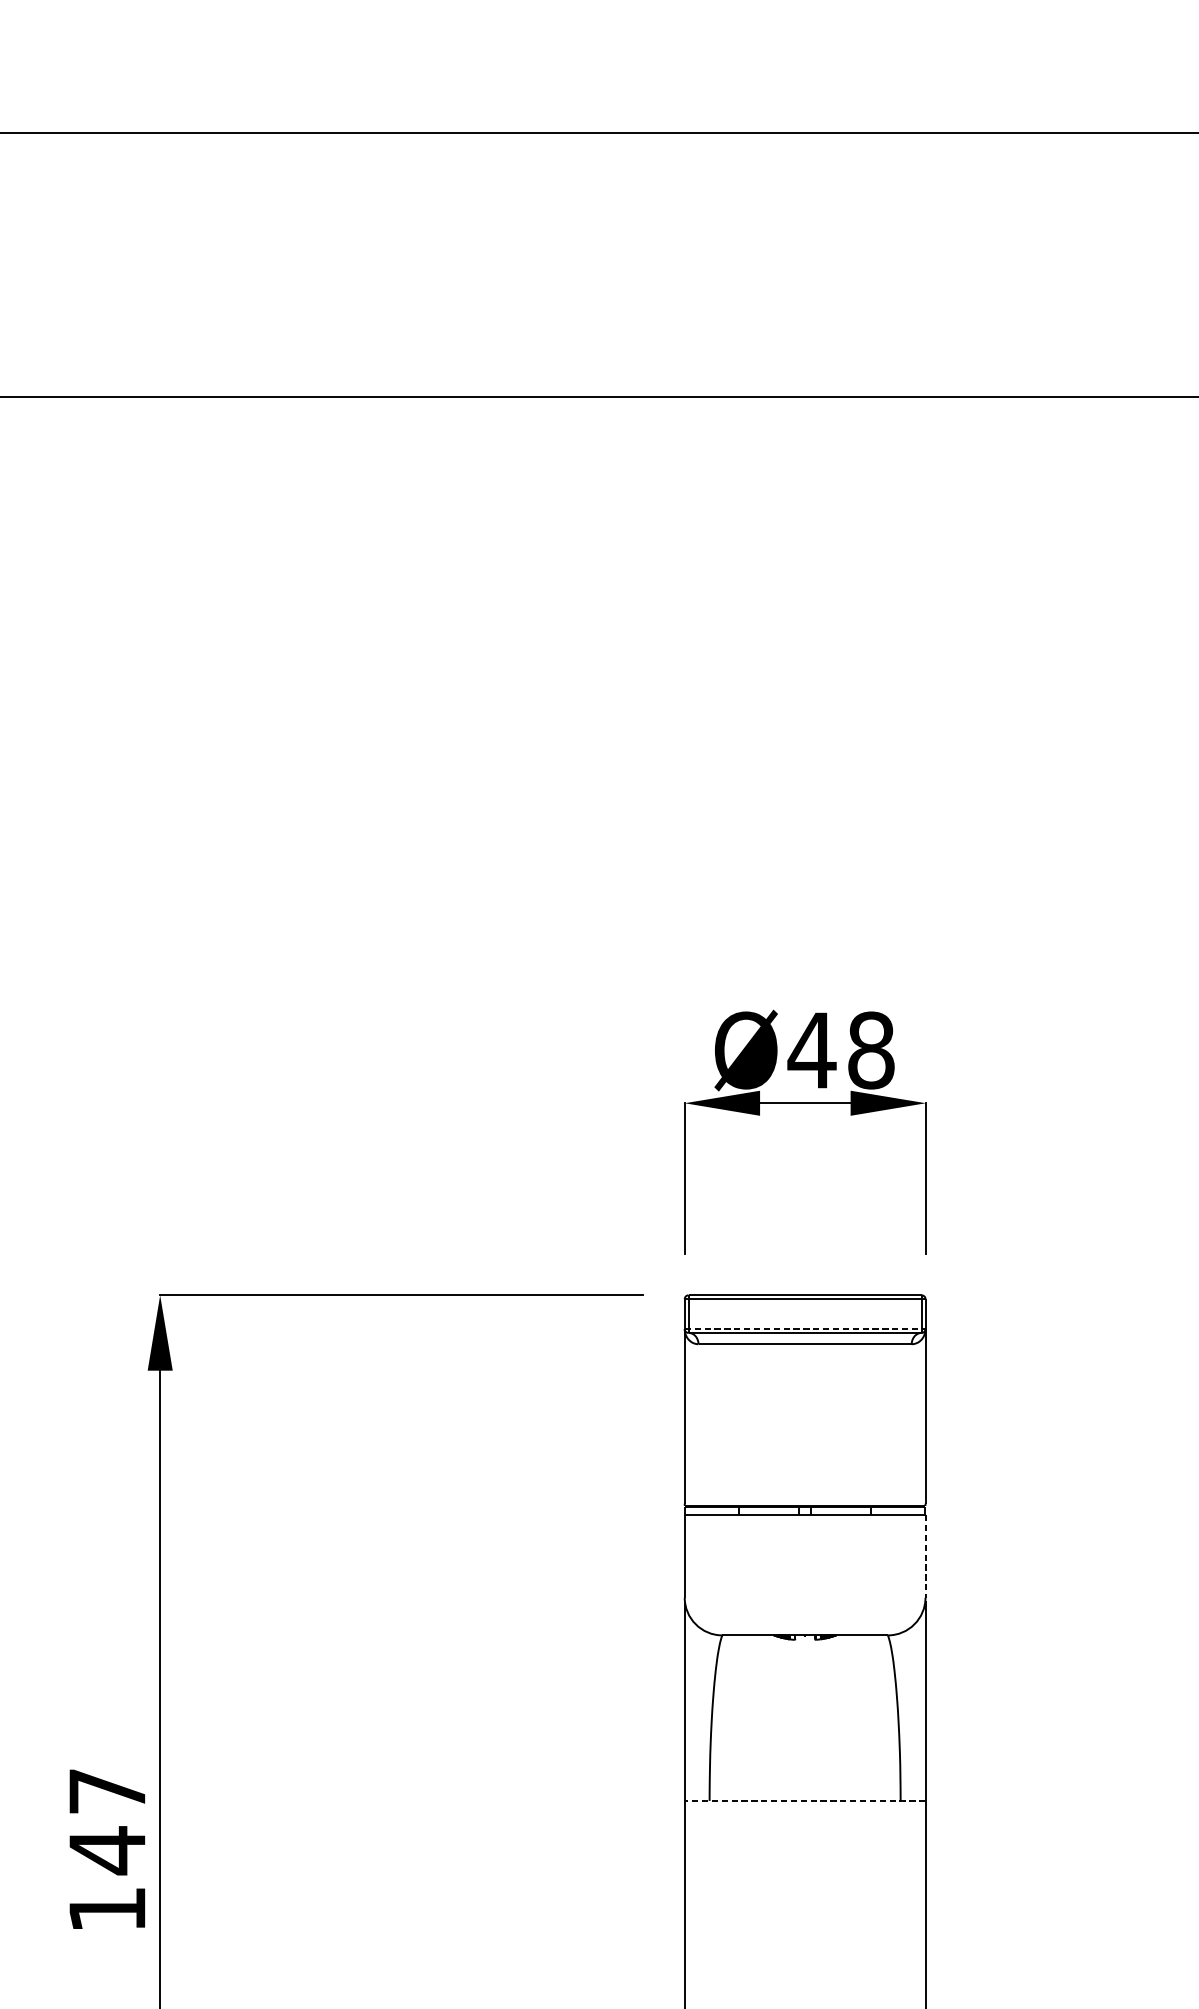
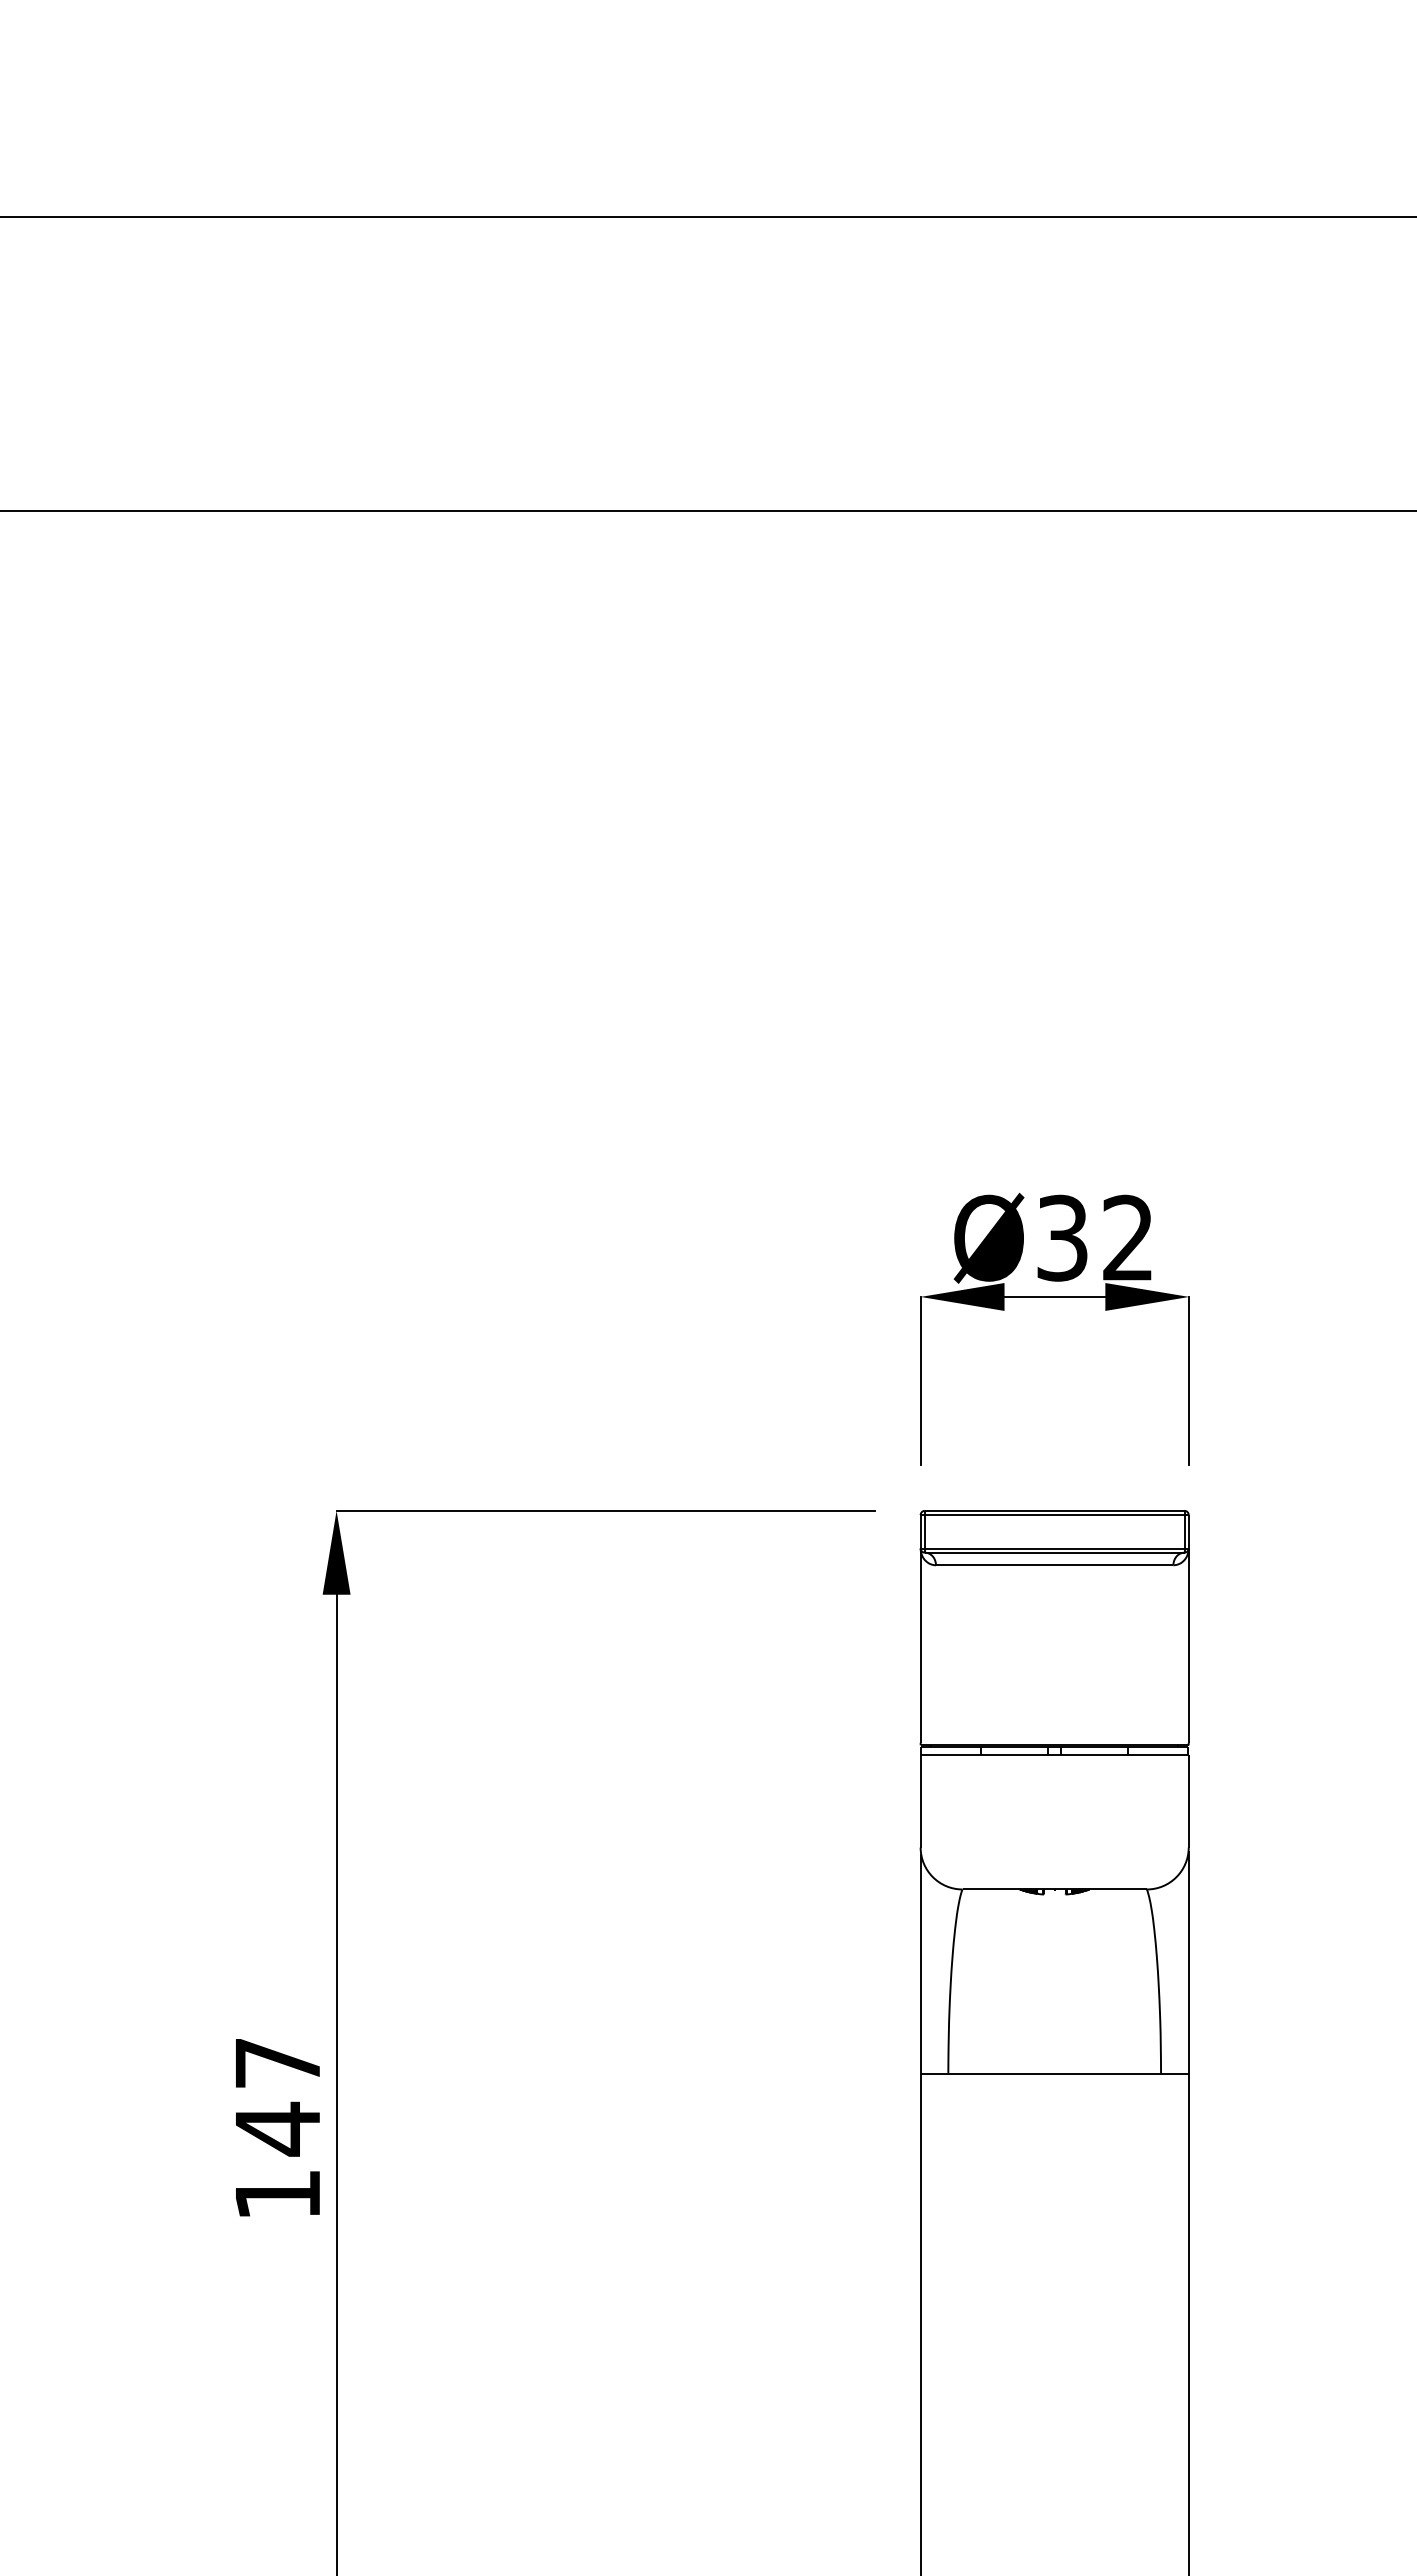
text: (840, 1049) -> (1094, 1237), Ø48 -> Ø32
line: (805, 1329) -> (1055, 1548), dashed -> solid
line: (925, 1556) -> (1188, 1801), dashed -> solid
line: (804, 1800) -> (1054, 2073), dashed -> solid

